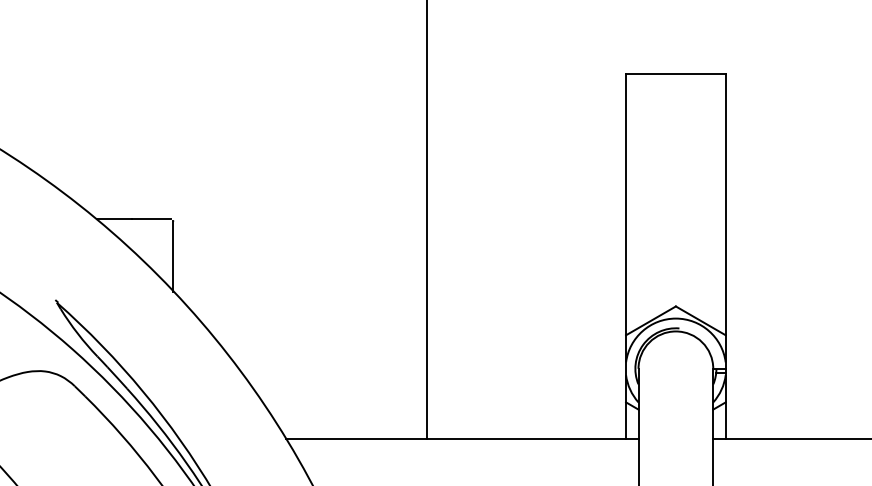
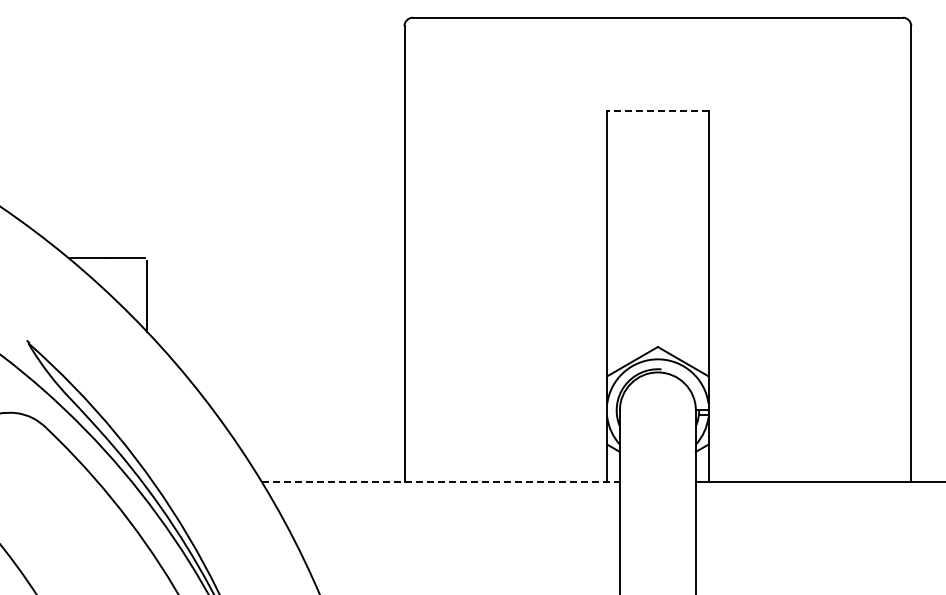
line: (675, 73) -> (657, 110), solid -> dashed
line: (463, 439) -> (441, 482), solid -> dashed

